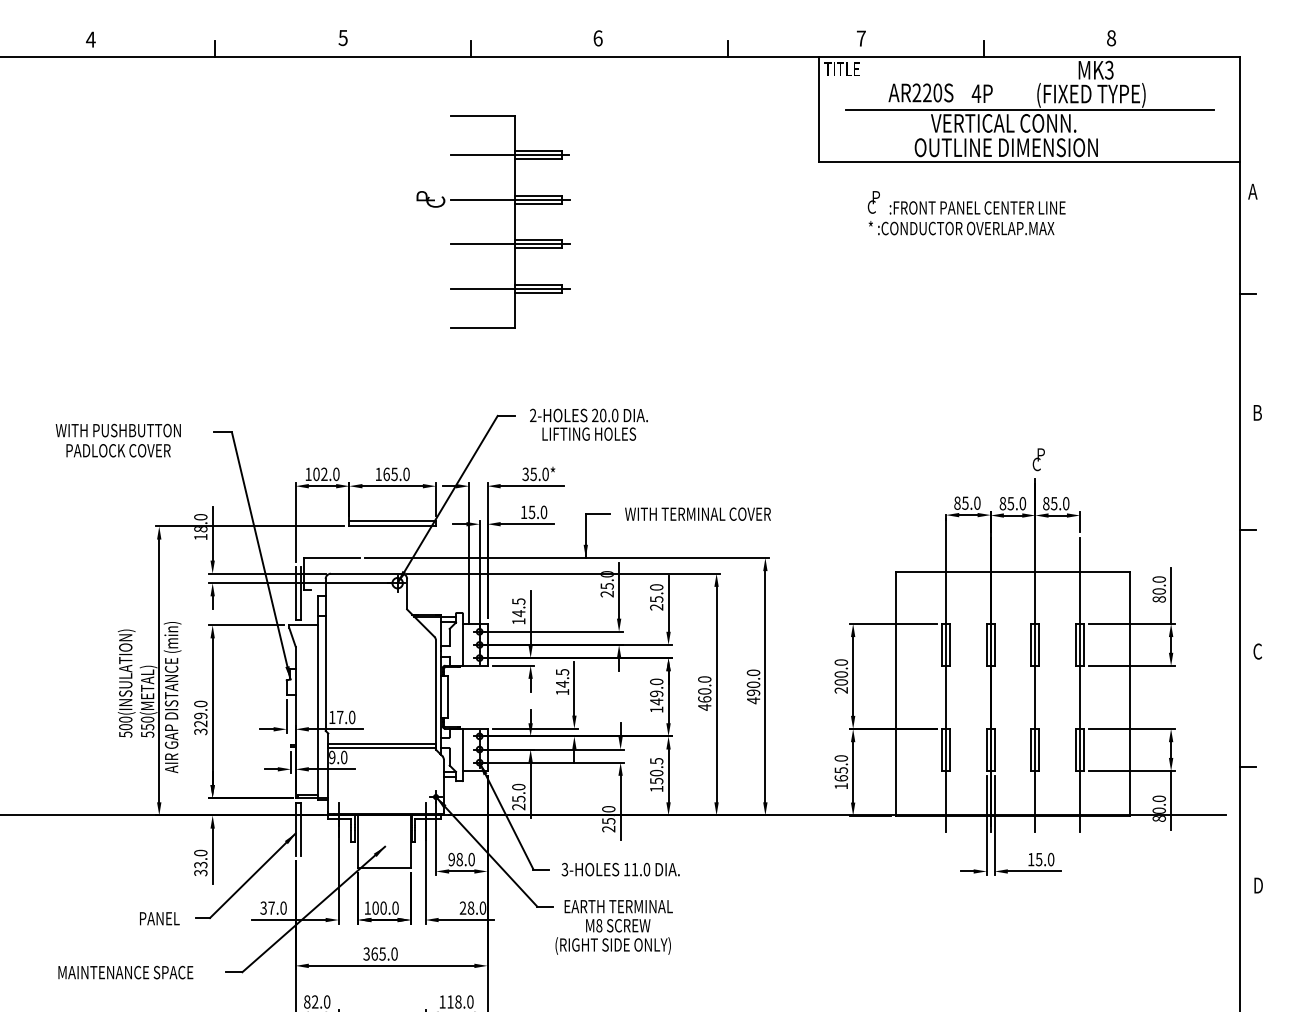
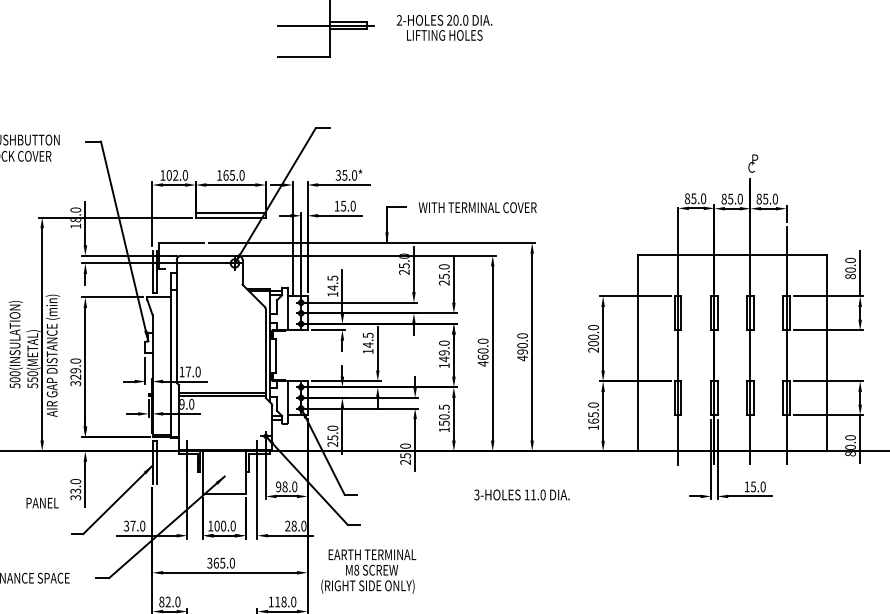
text: (588, 424) -> (444, 27), moved
text: (620, 869) -> (521, 494), moved
text: (159, 918) -> (42, 502), moved
text: (613, 927) -> (368, 571), moved

